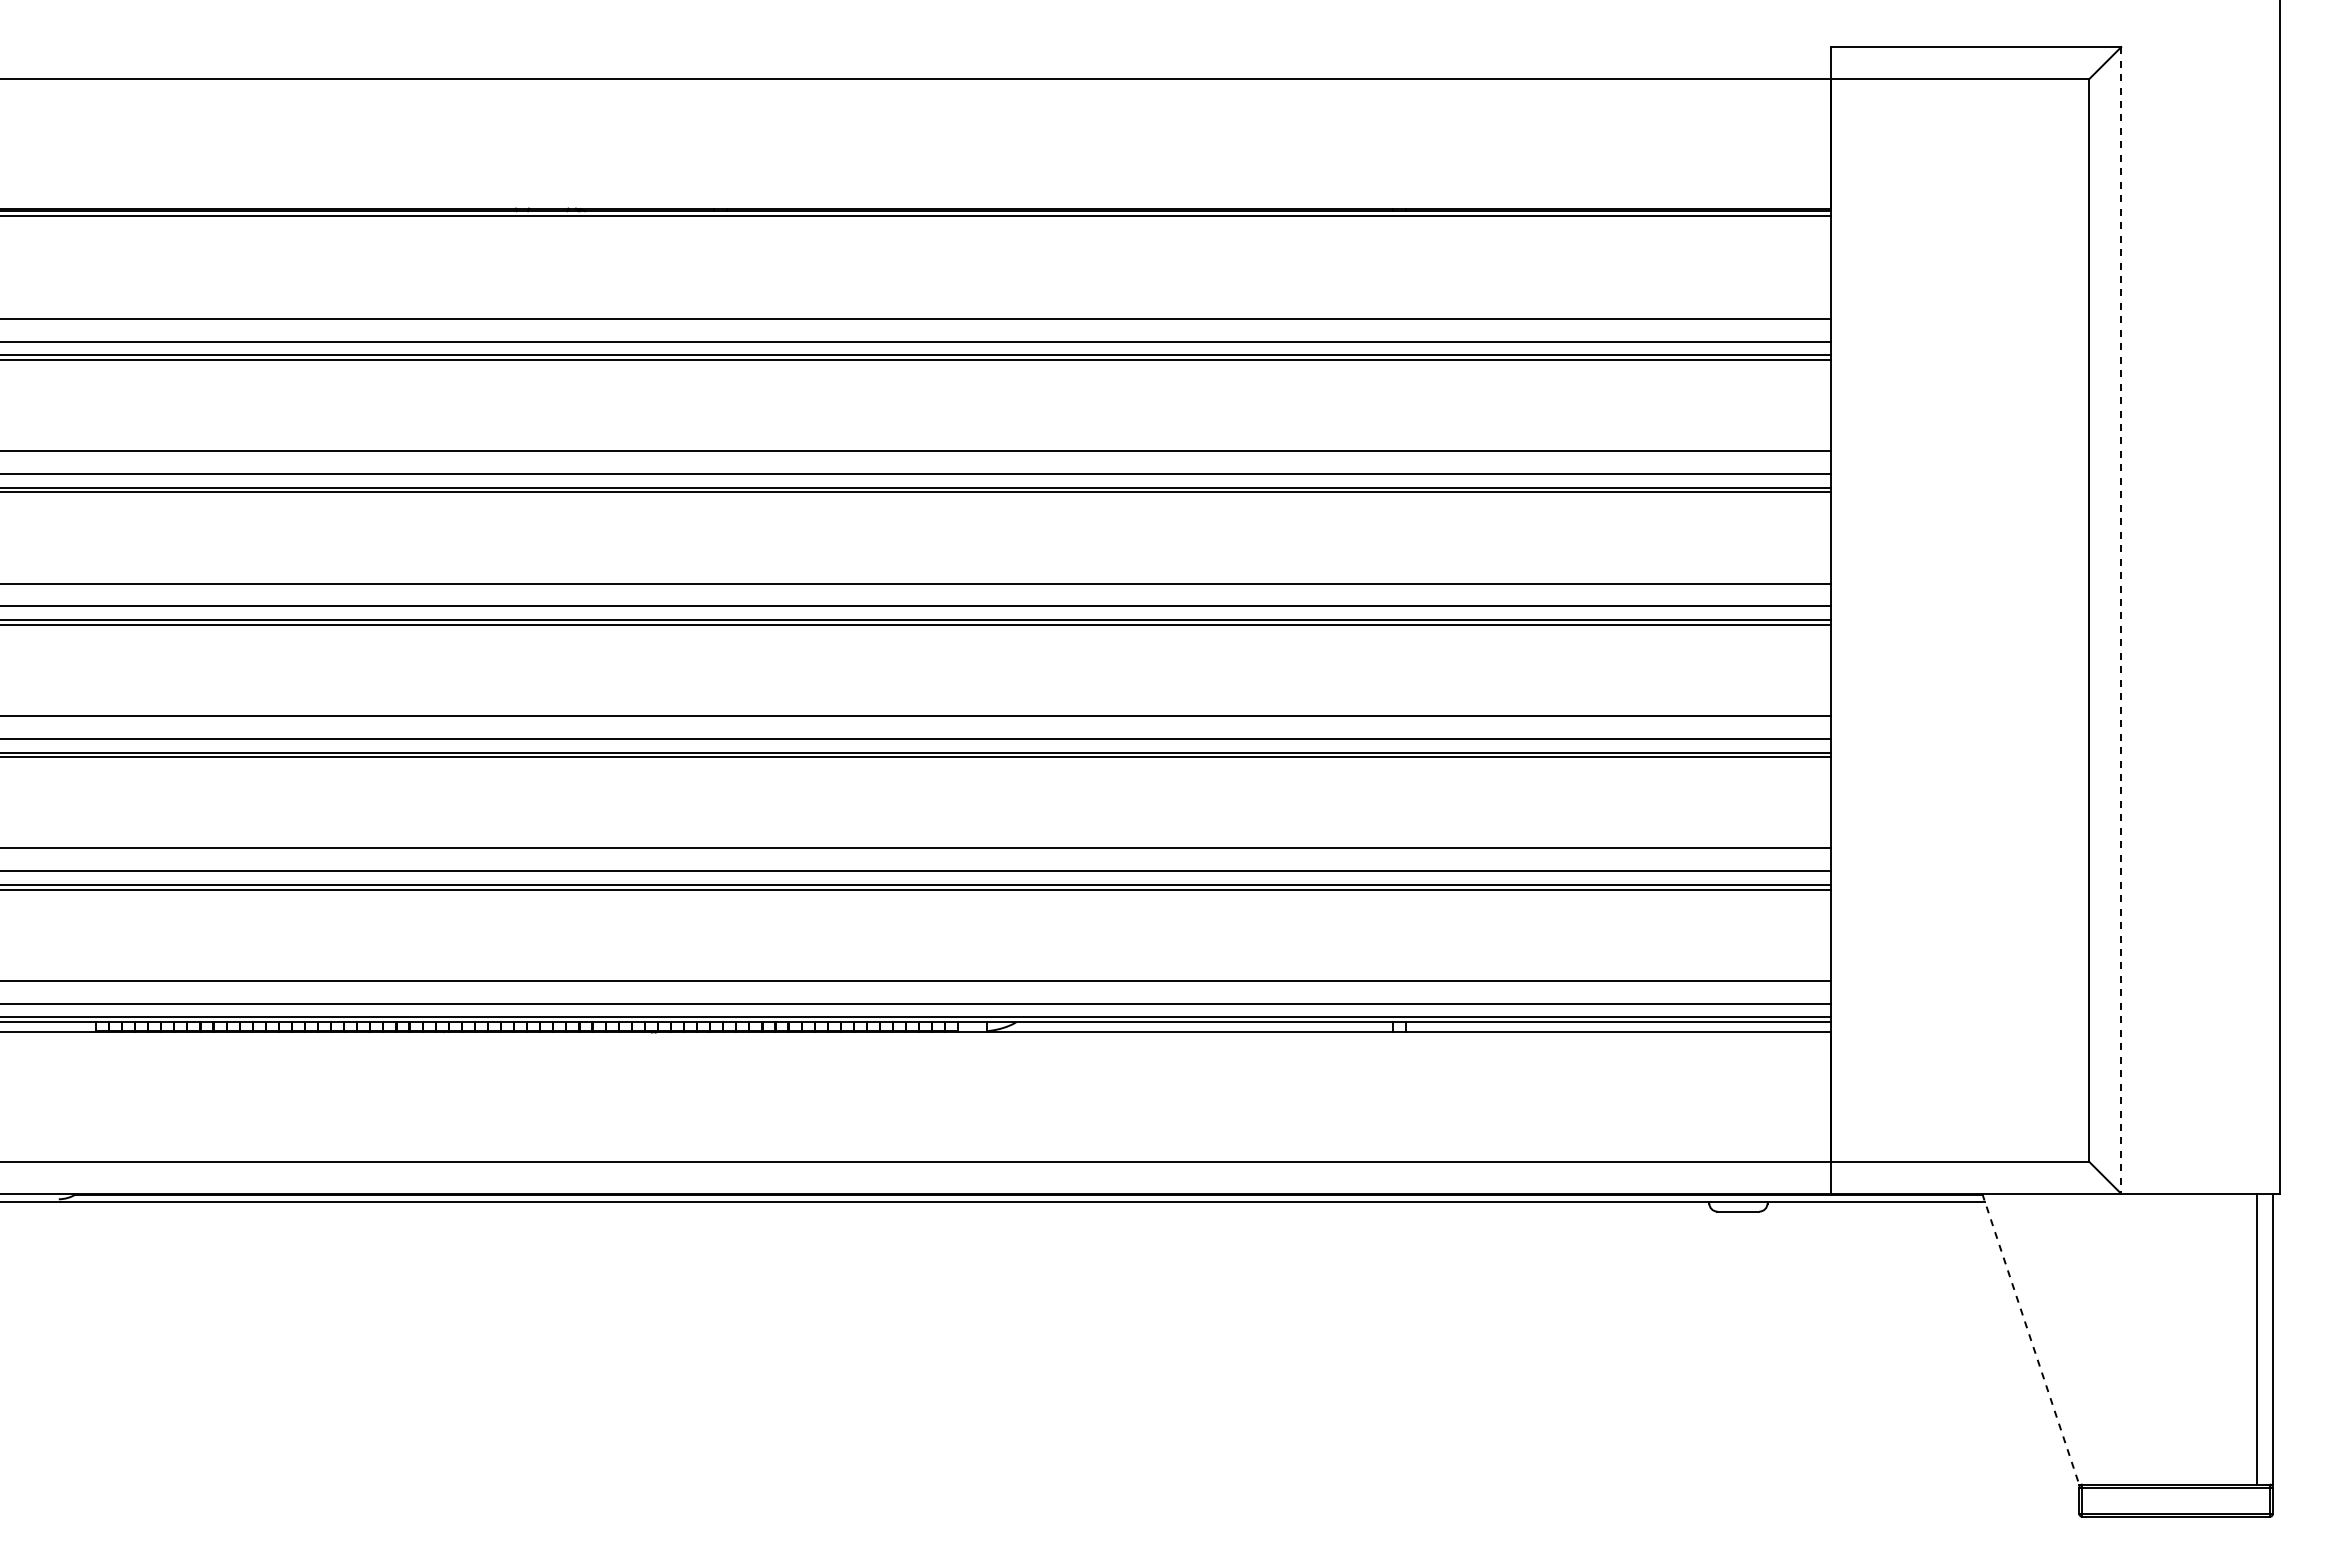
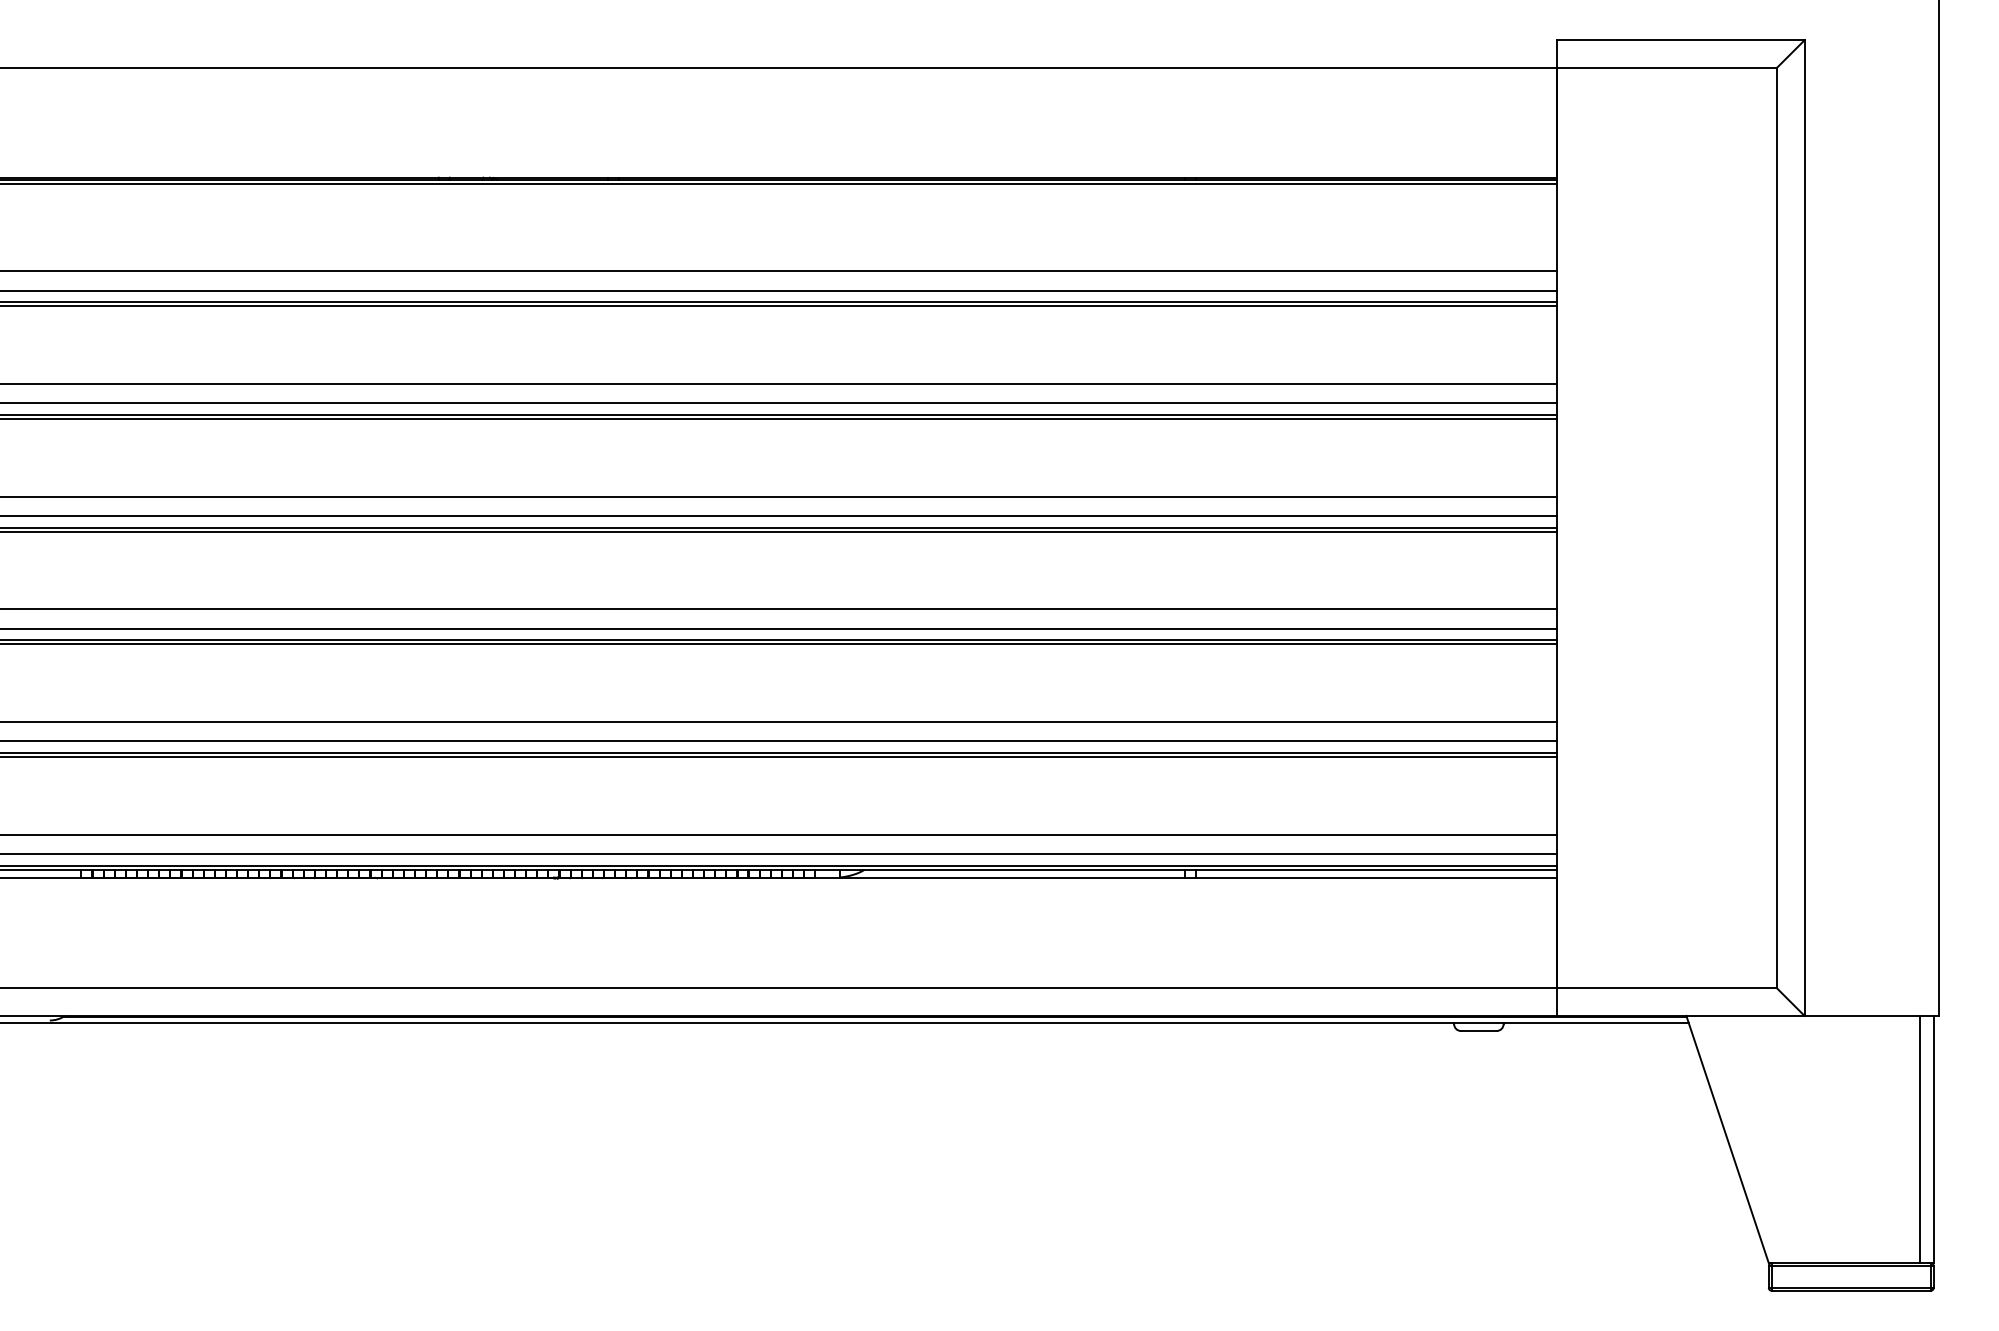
line: (2121, 620) -> (1804, 528), dashed -> solid
line: (2030, 1339) -> (1727, 1139), dashed -> solid

